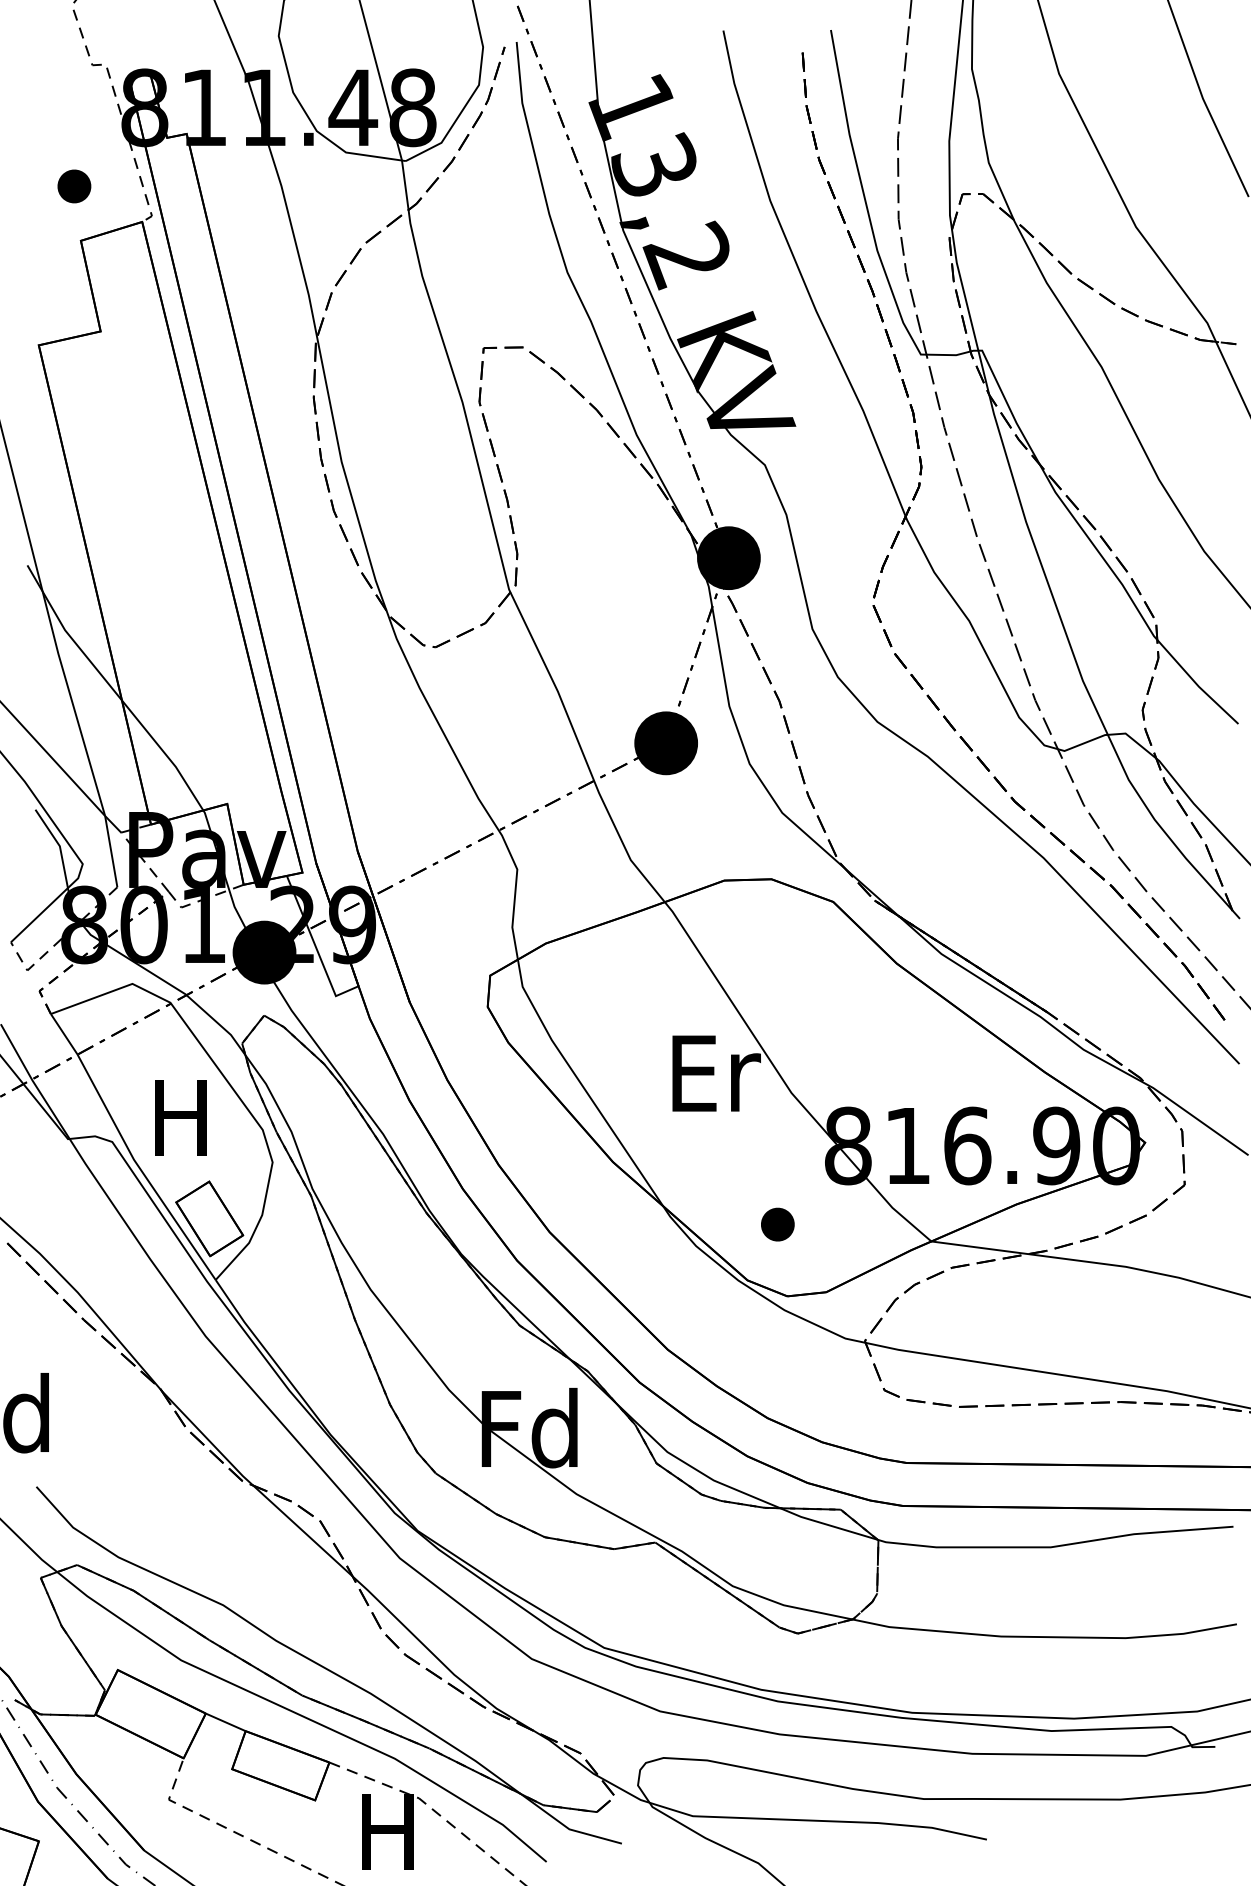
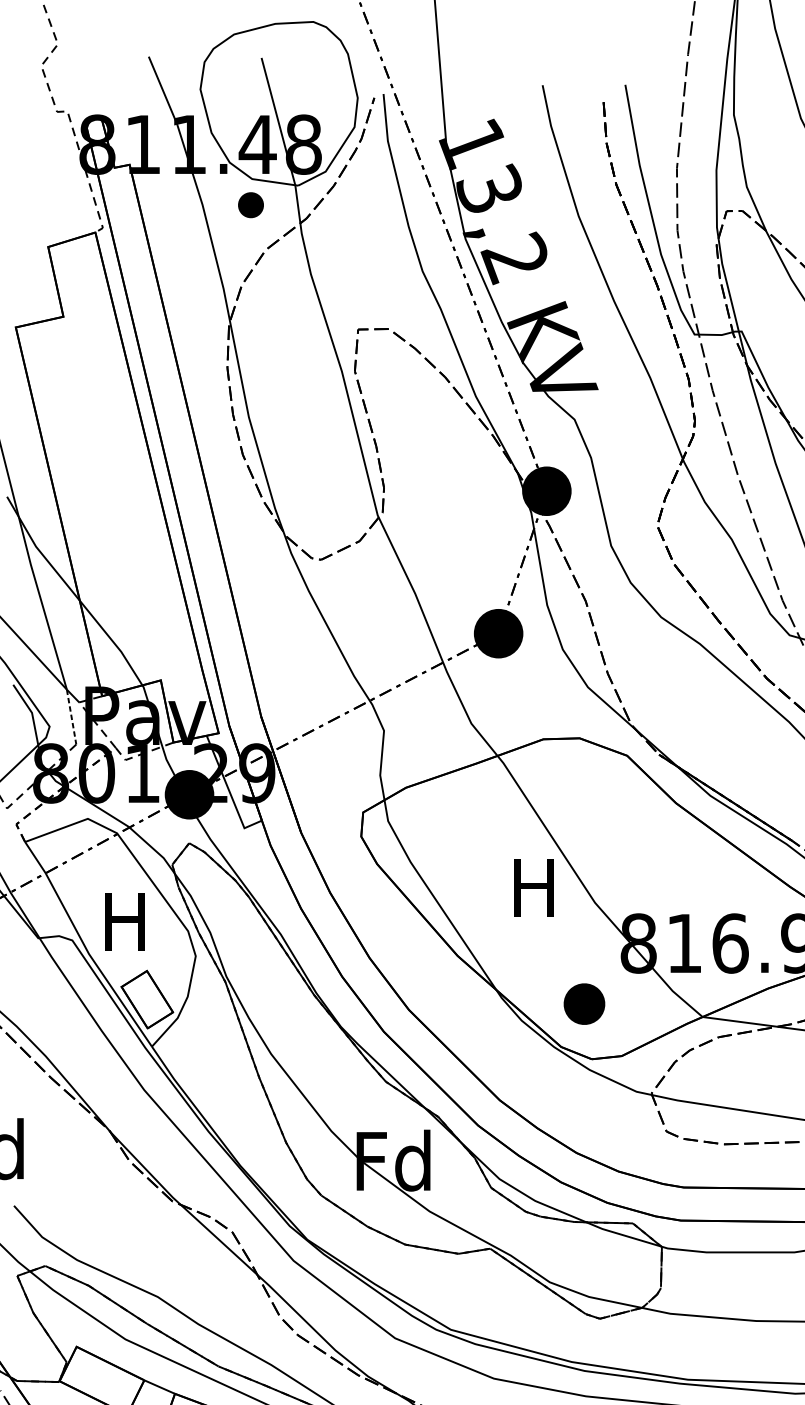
part: (74, 186) -> (251, 205), moved
line: (111, 852) -> (71, 717), solid -> dashed
text: (716, 1073) -> (537, 887), Er -> H
part: (777, 1224) -> (584, 1003), size x1.6

